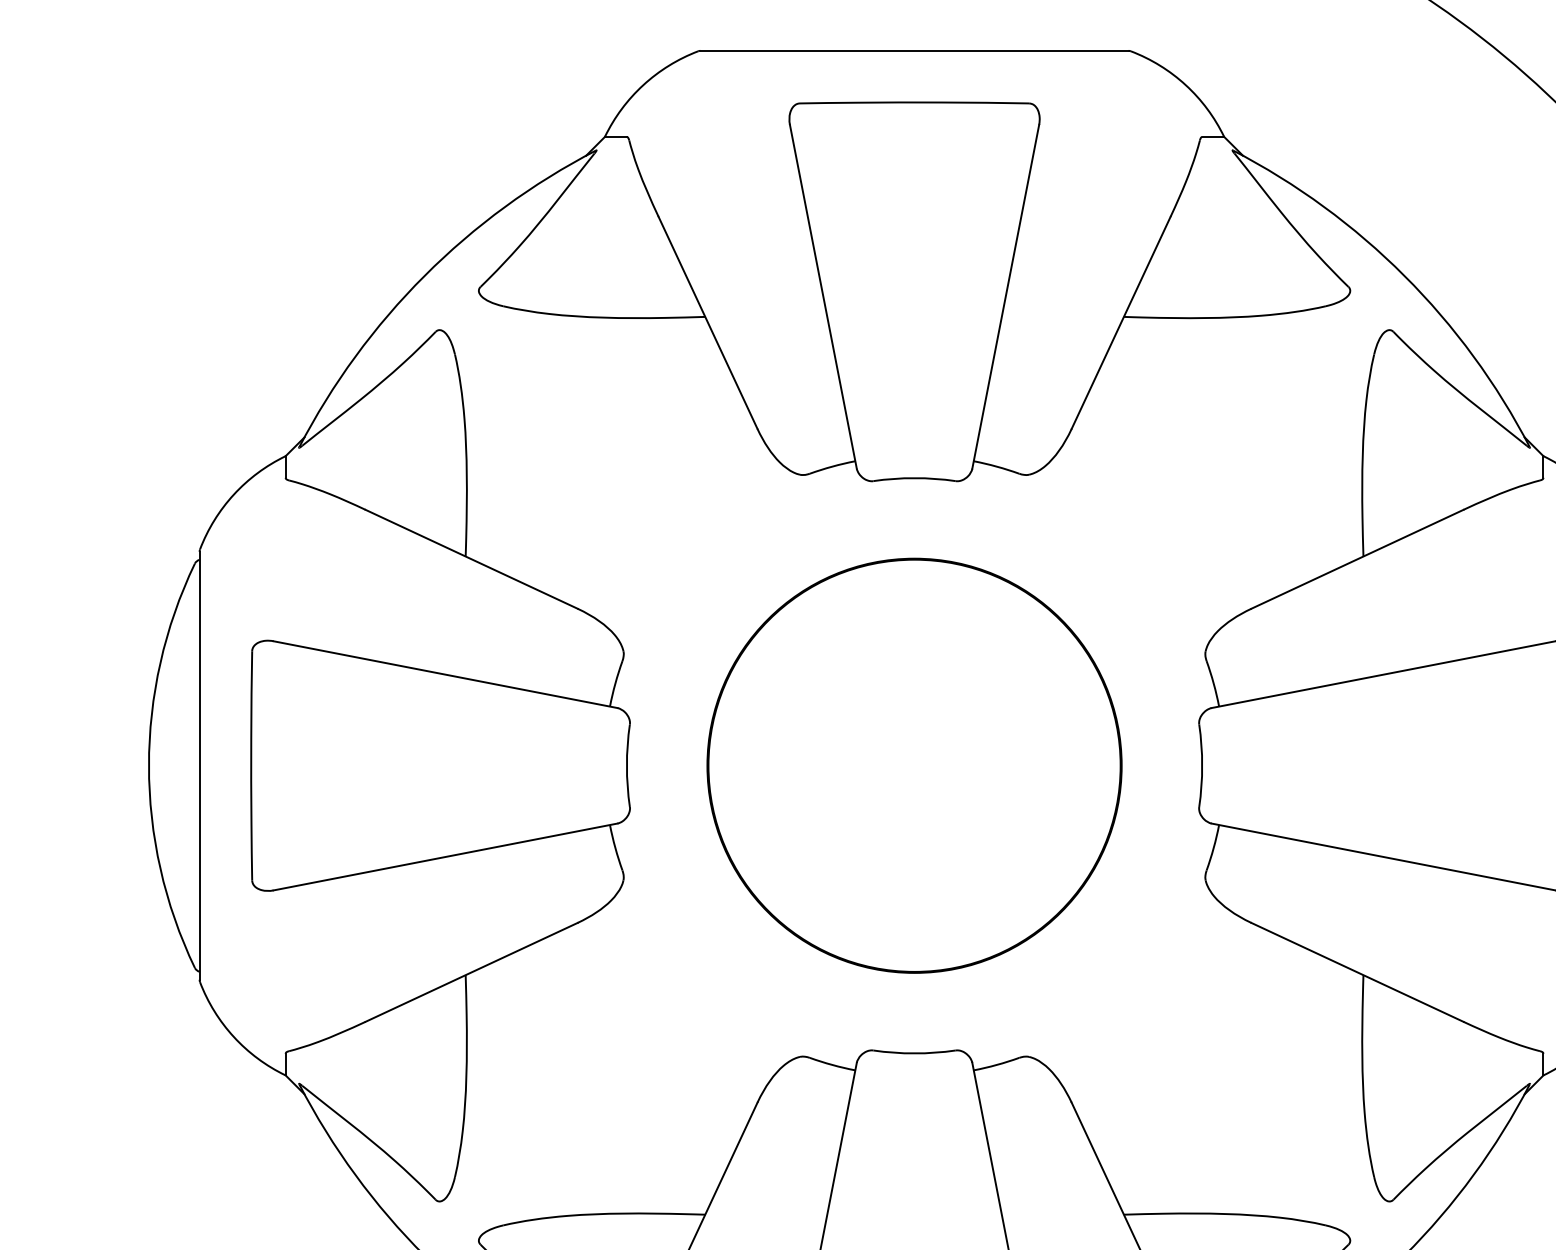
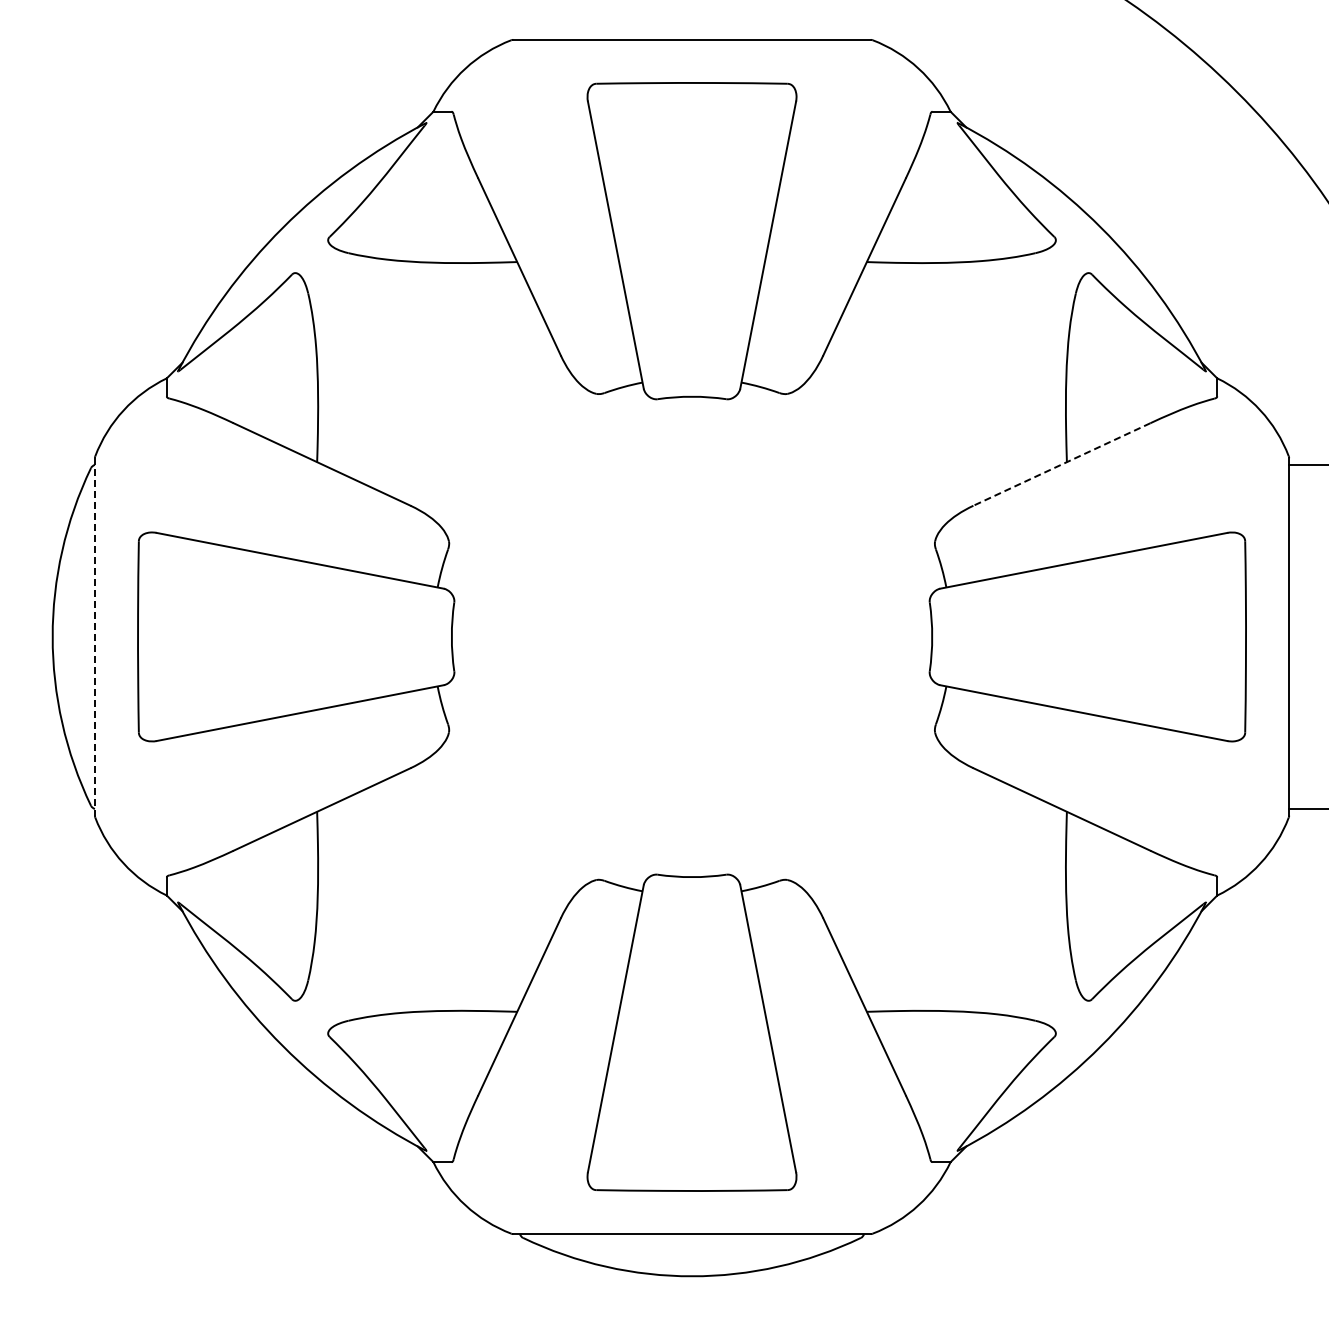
line: (1356, 559) -> (1061, 464), solid -> dashed
line: (199, 765) -> (94, 636), solid -> dashed
circle: (913, 765) -> (691, 636), removed

